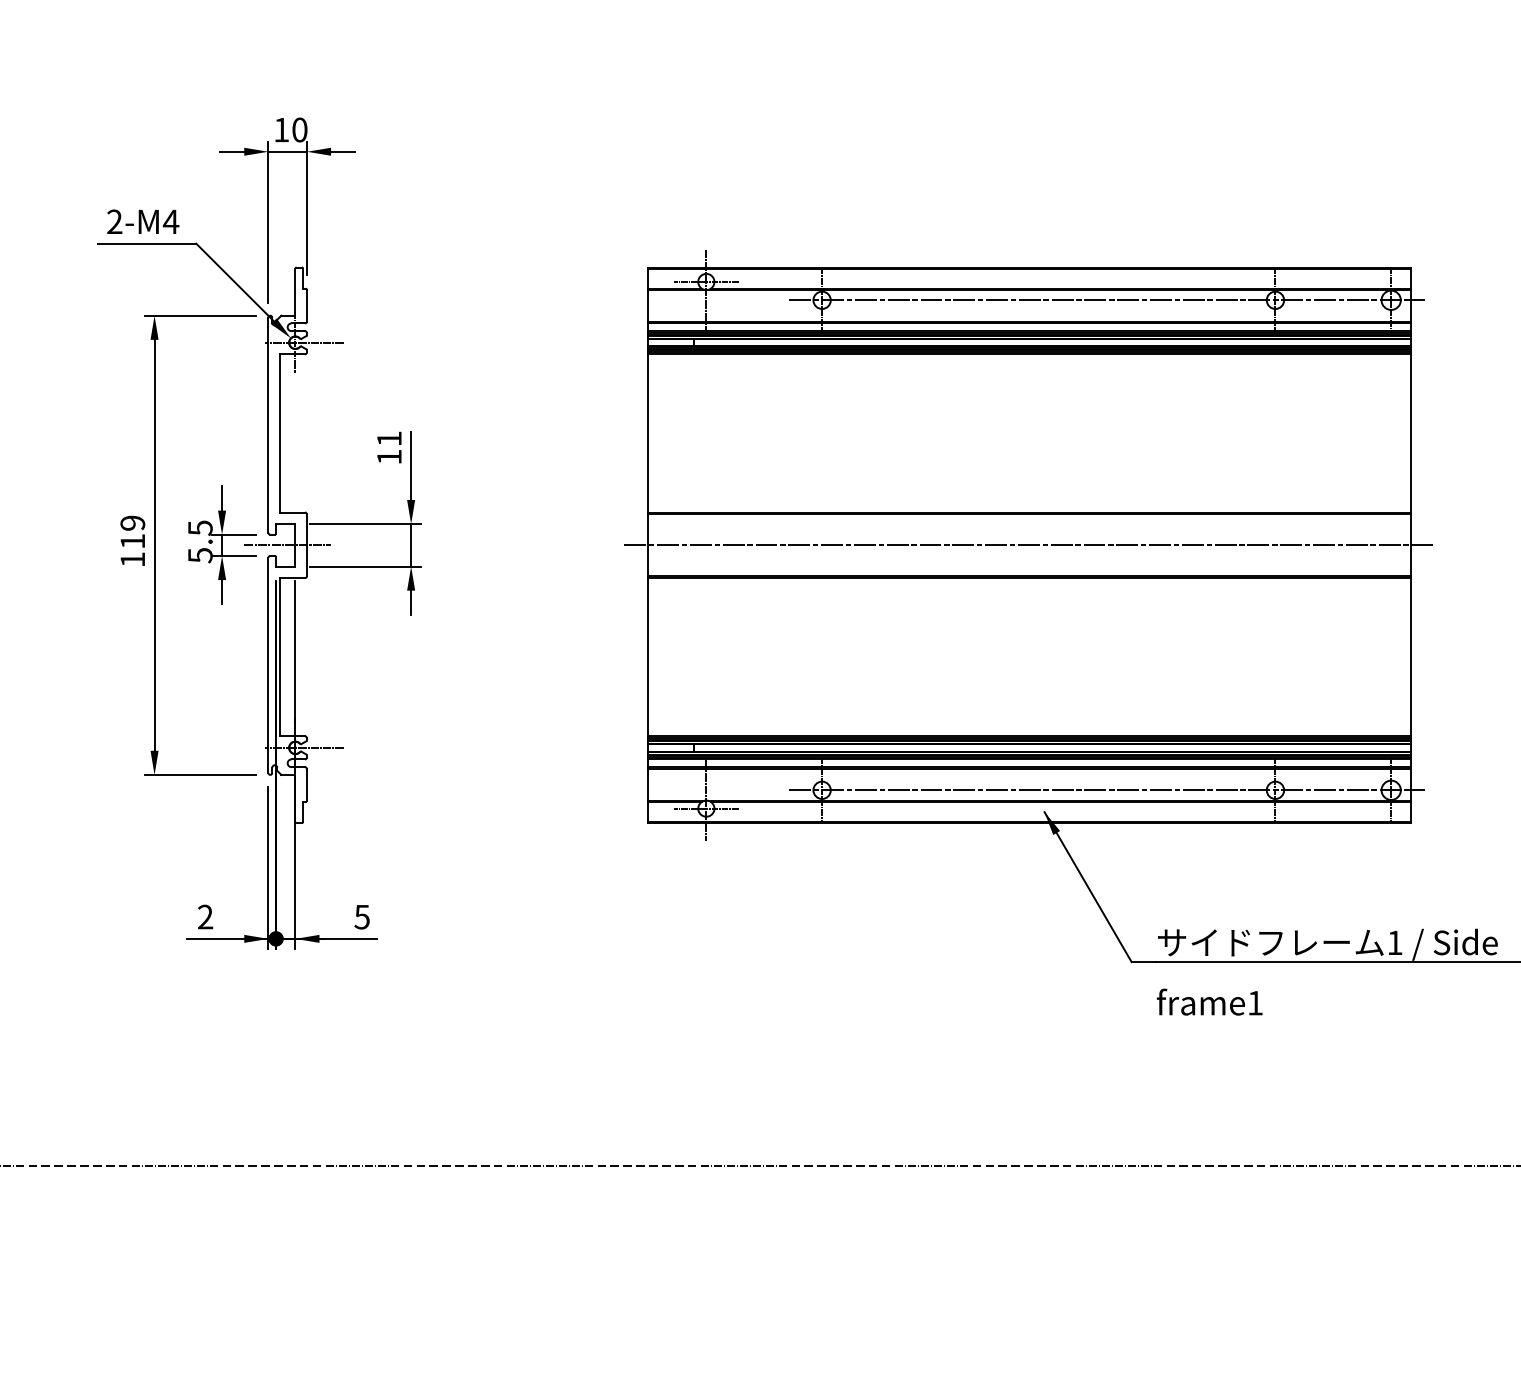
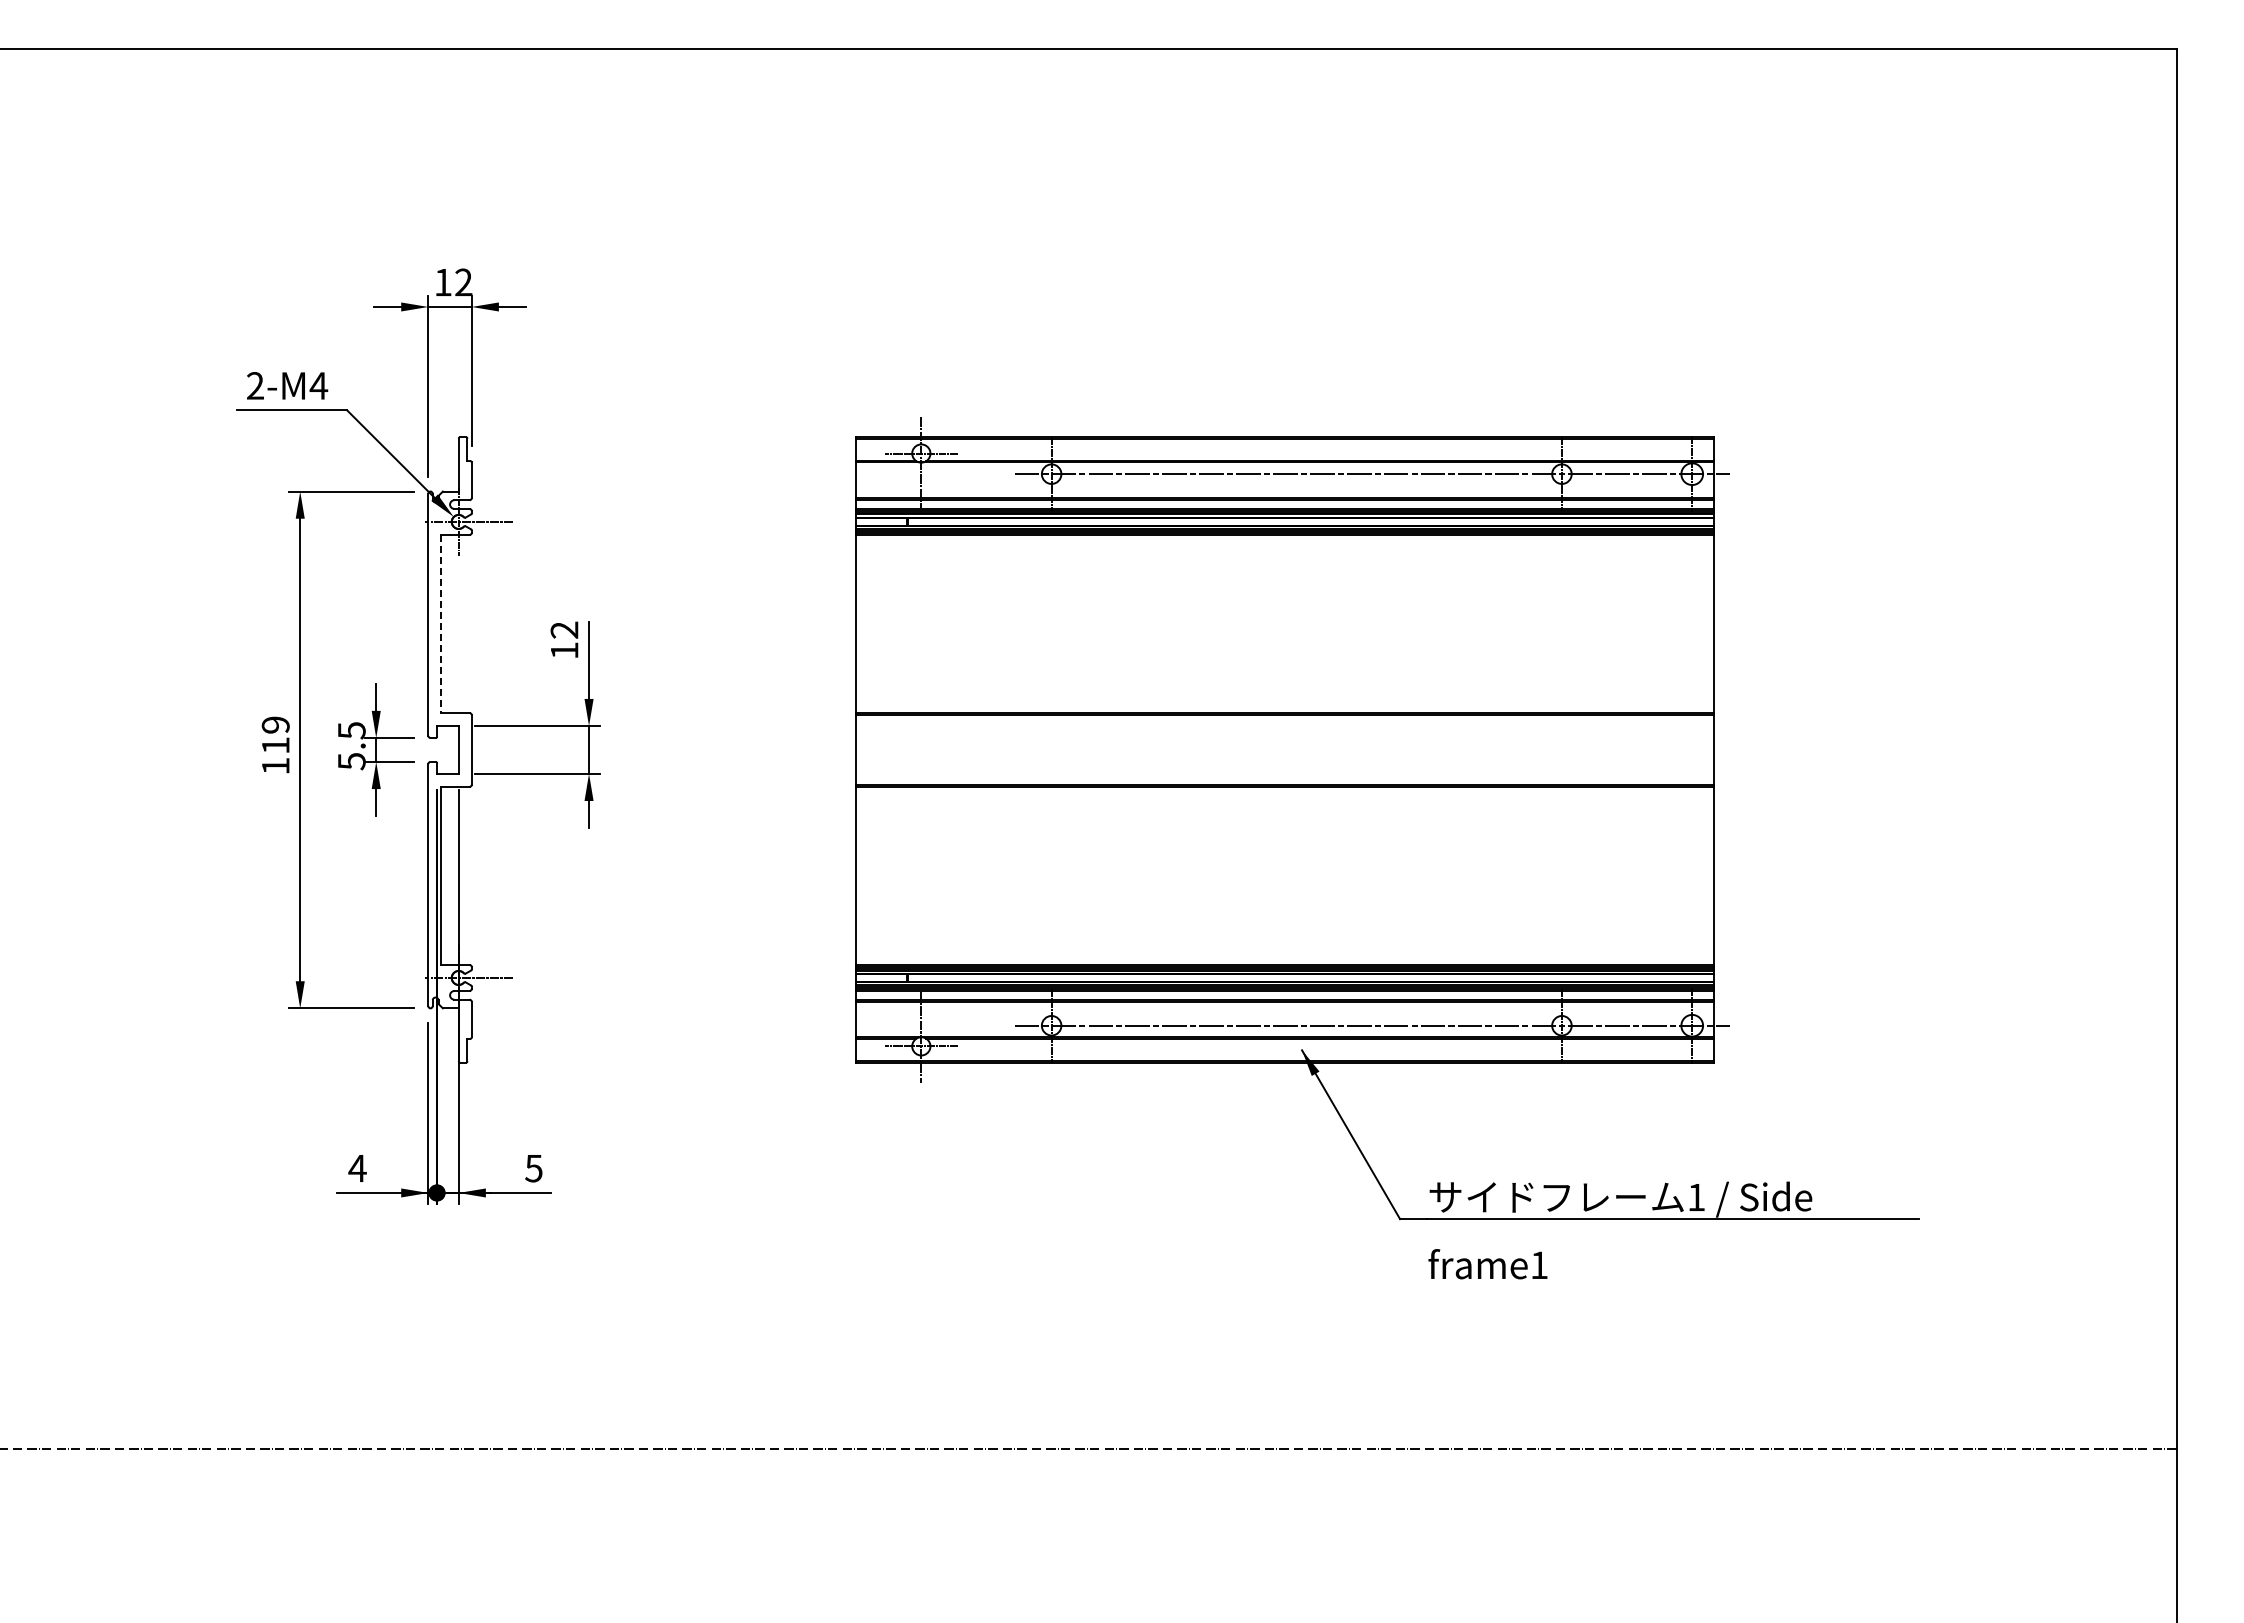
text: (299, 130) -> (463, 282), 10 -> 12
line: (280, 433) -> (441, 624), solid -> dashed
text: (389, 438) -> (564, 629), 11 -> 12
line: (287, 544) -> (449, 749), removed
line: (1029, 544) -> (1285, 749), removed
text: (205, 916) -> (357, 1167), 2 -> 4

